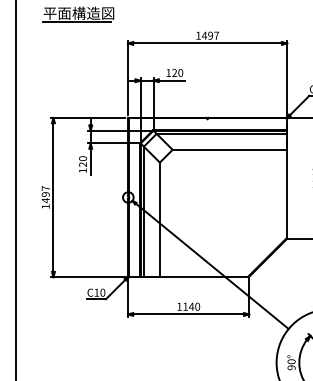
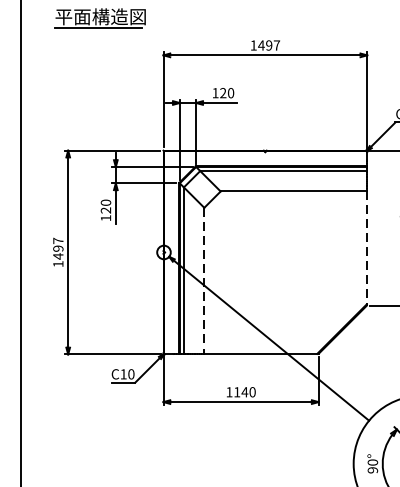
line: (286, 194) -> (366, 248), solid -> dashed
line: (159, 220) -> (203, 281), solid -> dashed

